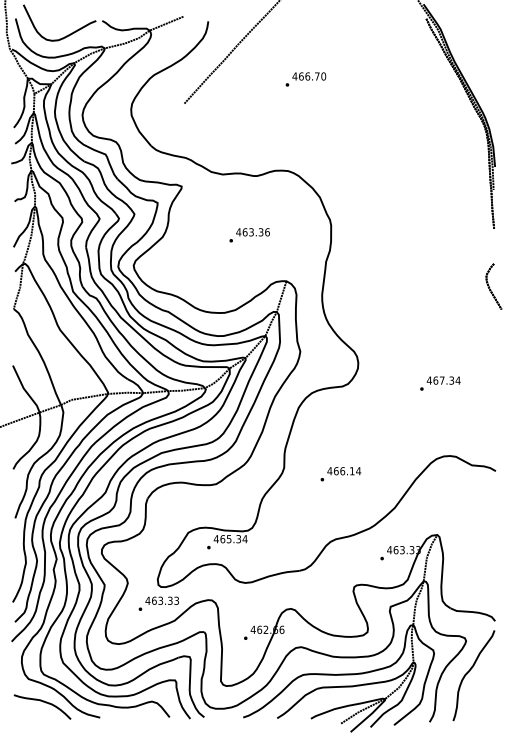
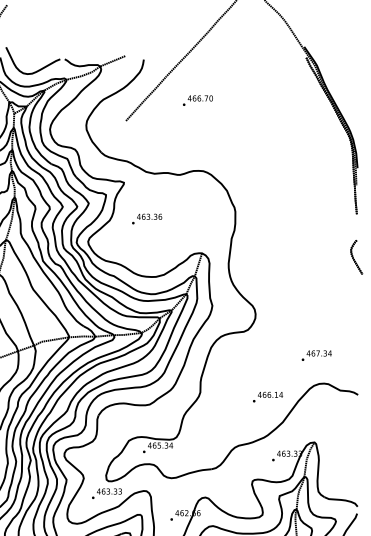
text: (305, 79) -> (197, 100), moved
text: (249, 235) -> (146, 219), moved
text: (440, 383) -> (316, 355), moved
text: (340, 474) -> (267, 397), moved

